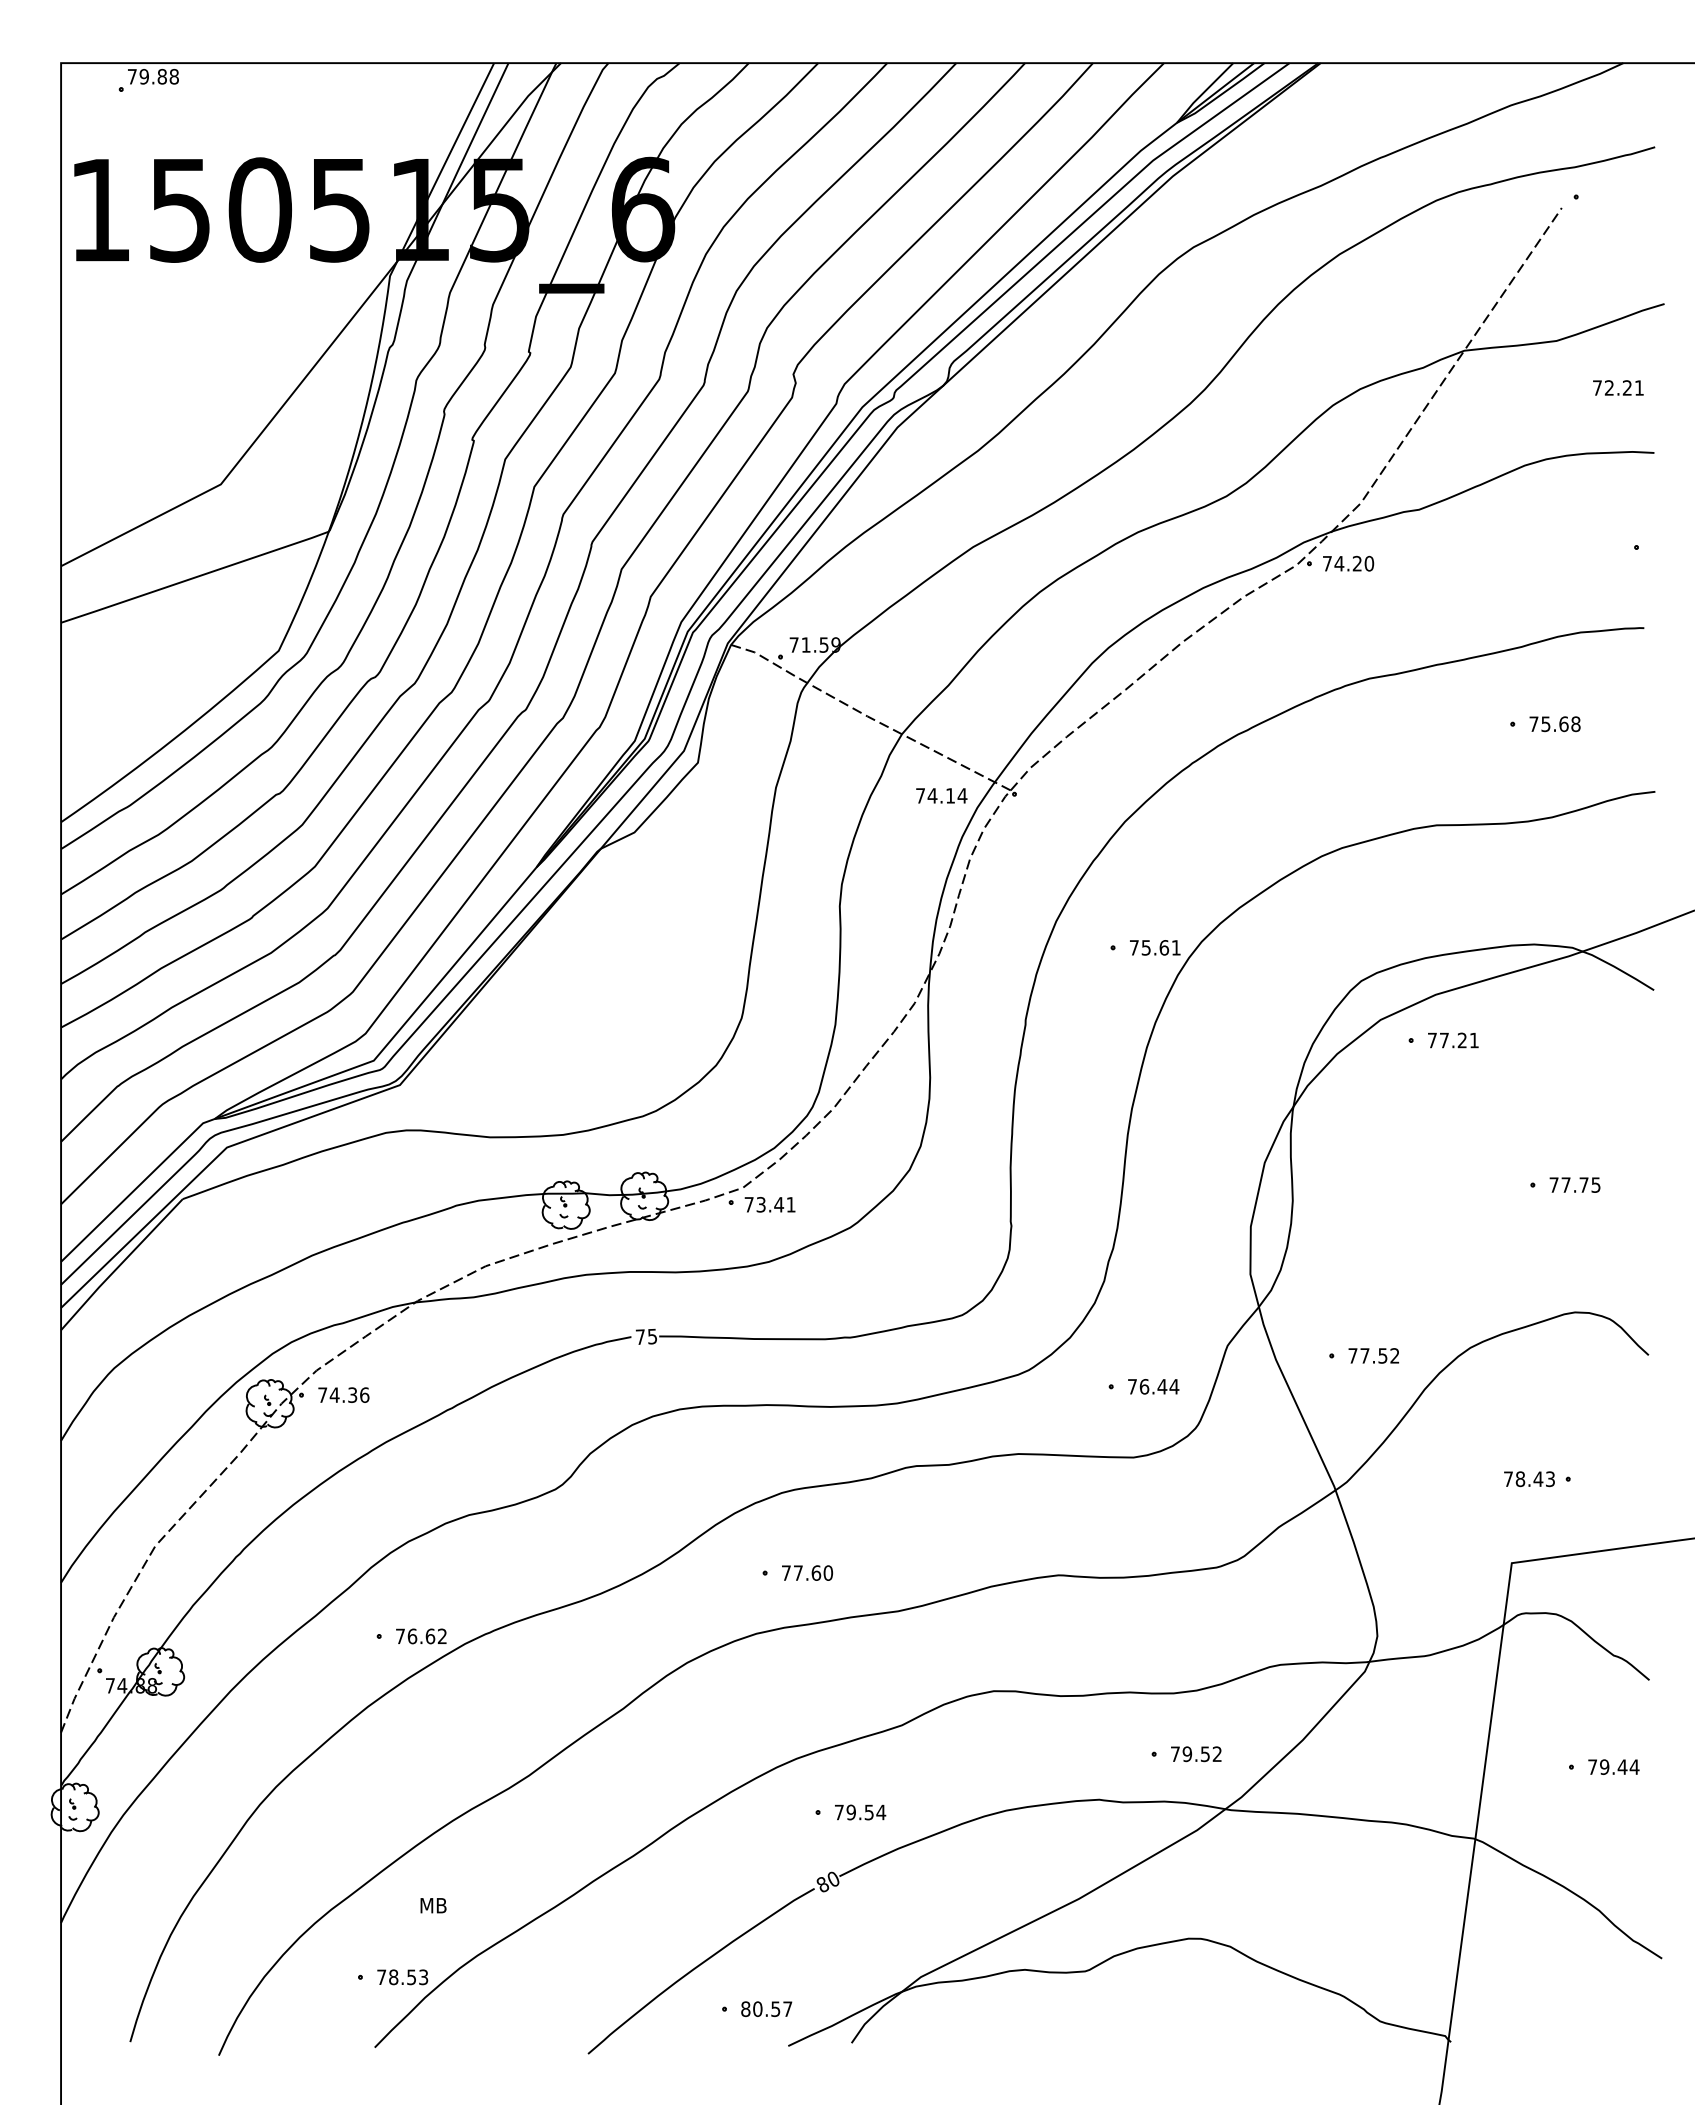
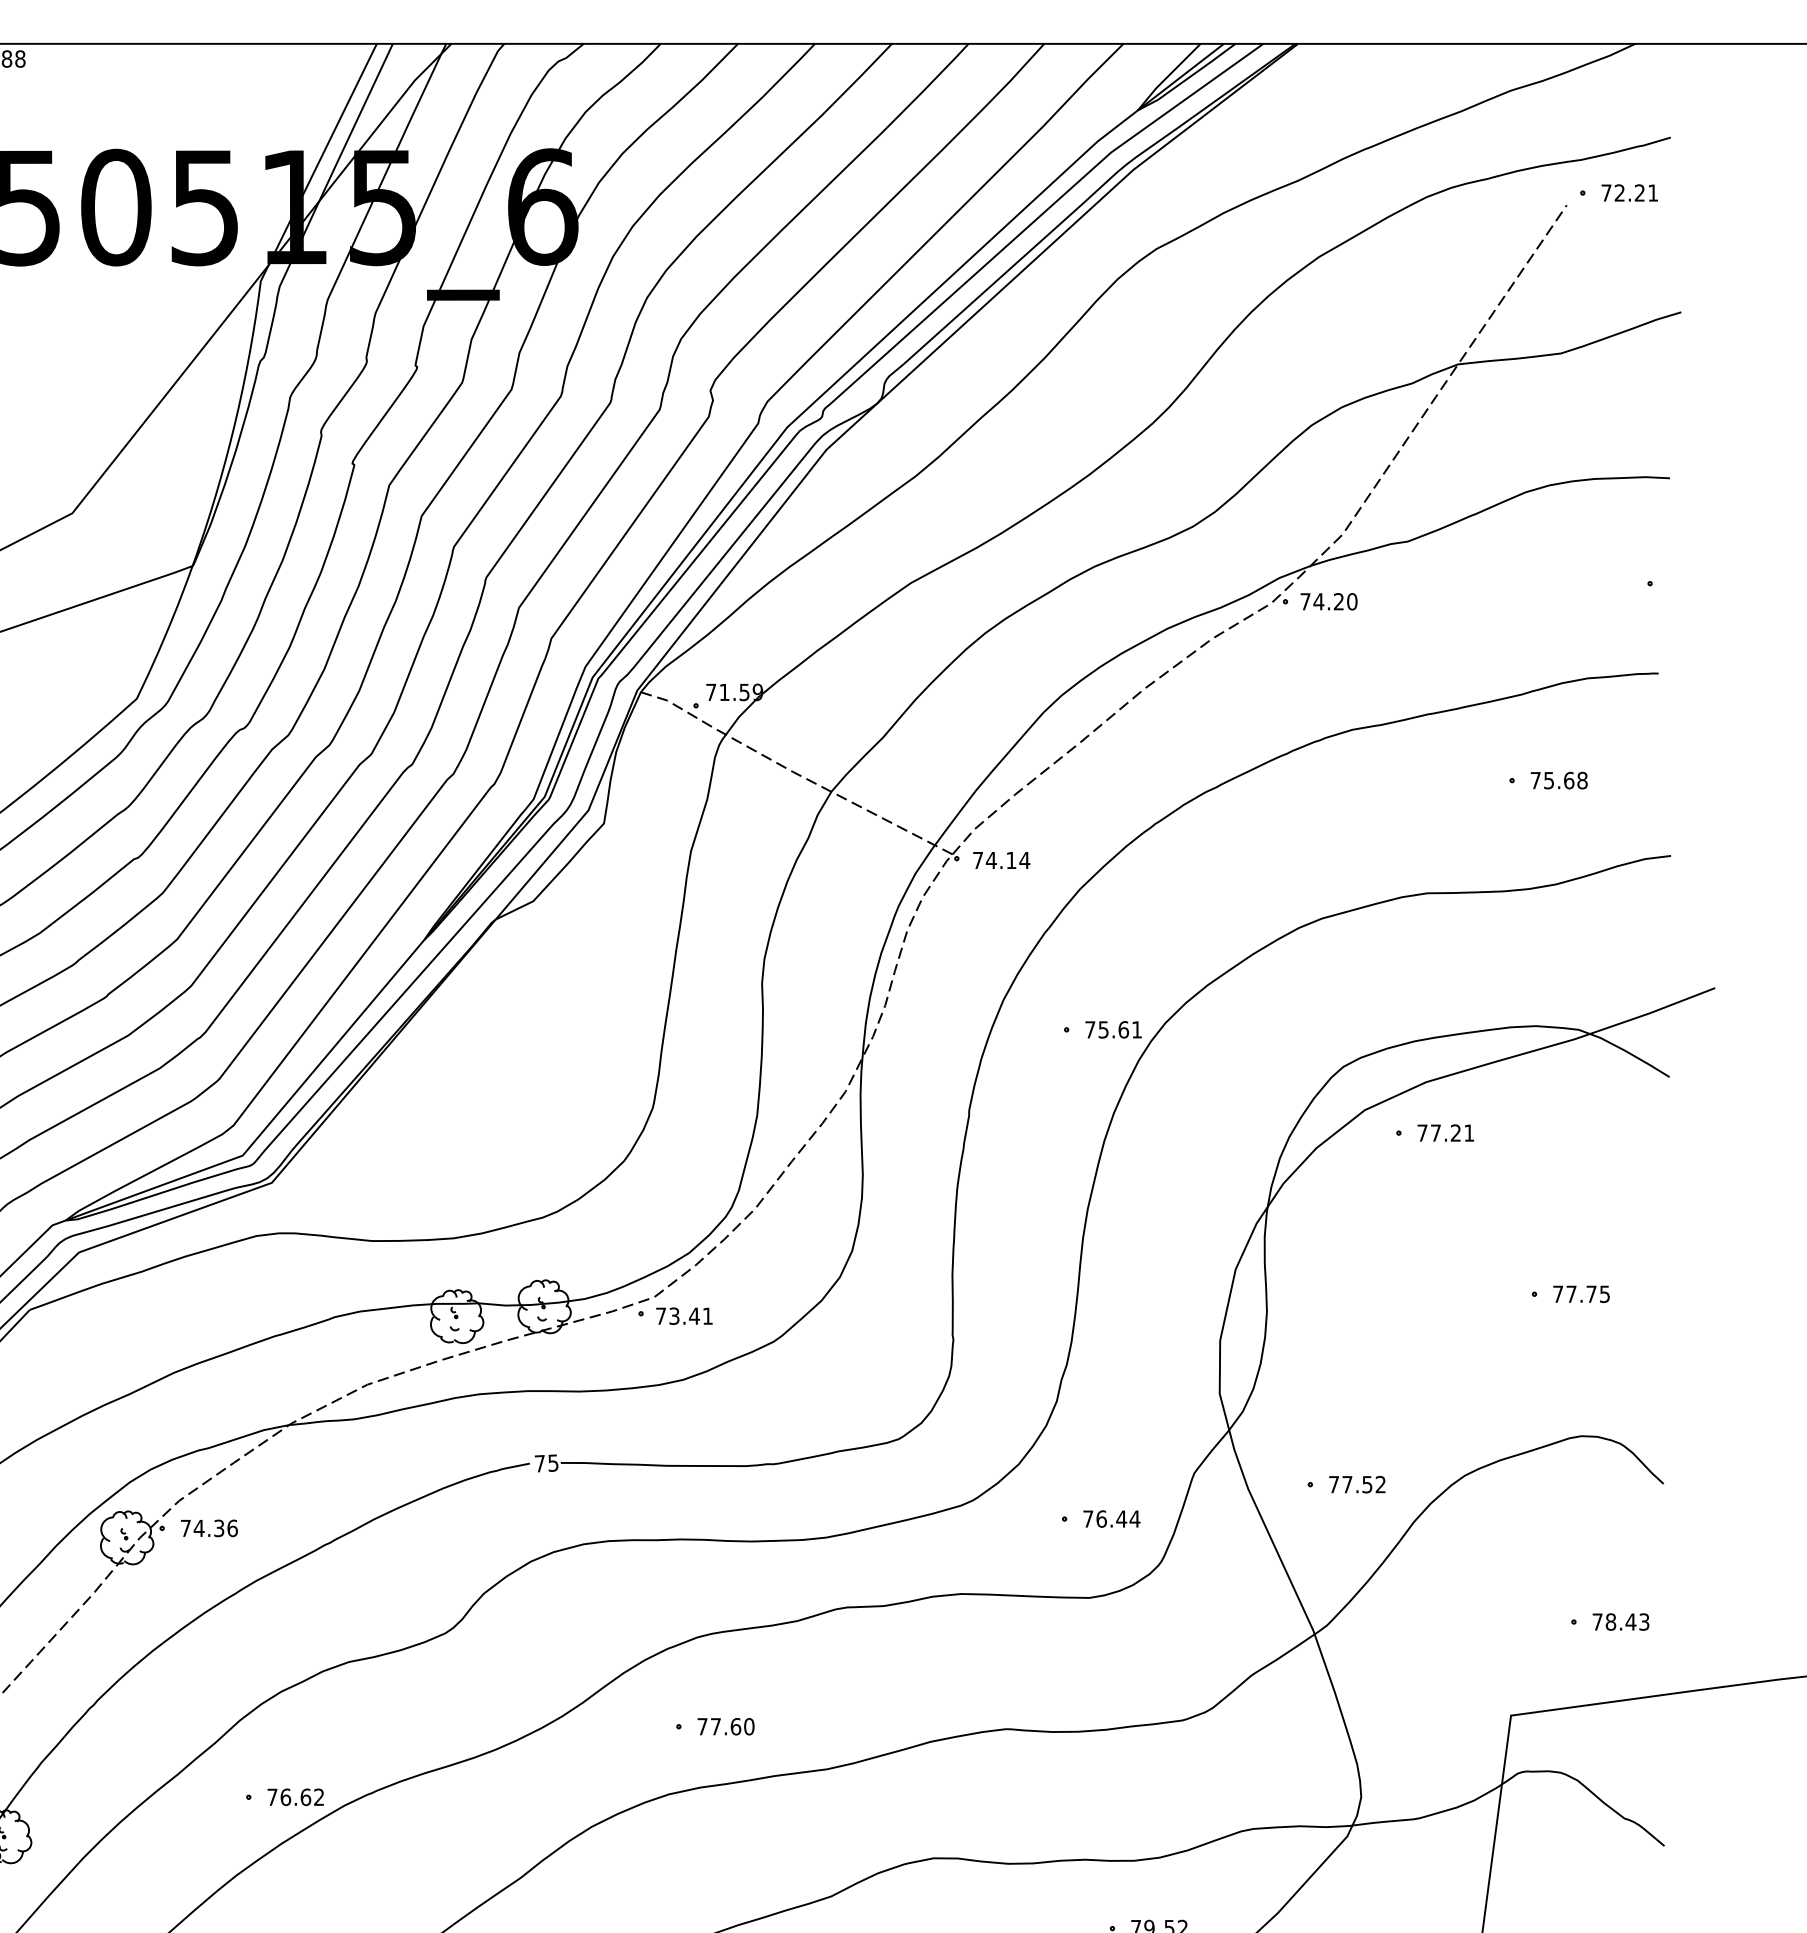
text: (1618, 387) -> (1629, 192), moved
text: (941, 795) -> (1001, 860), moved
text: (1529, 1479) -> (1621, 1622), moved

